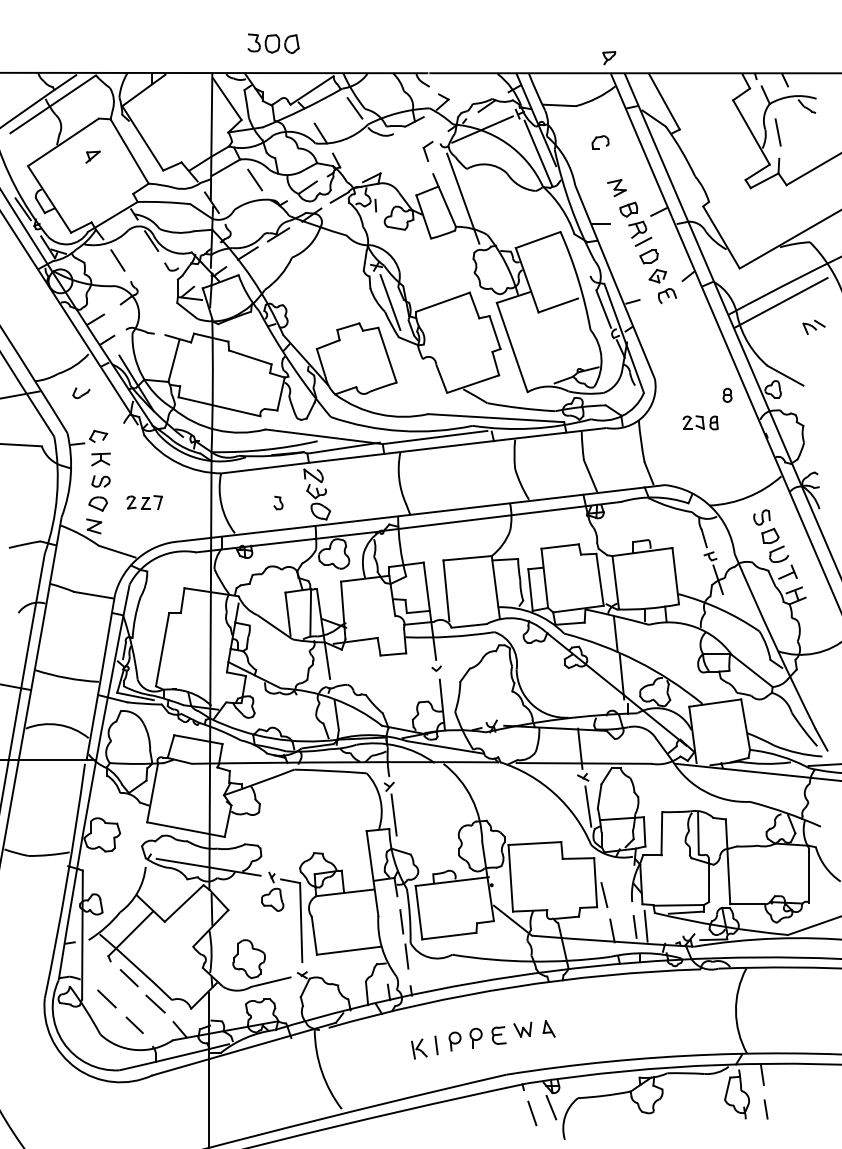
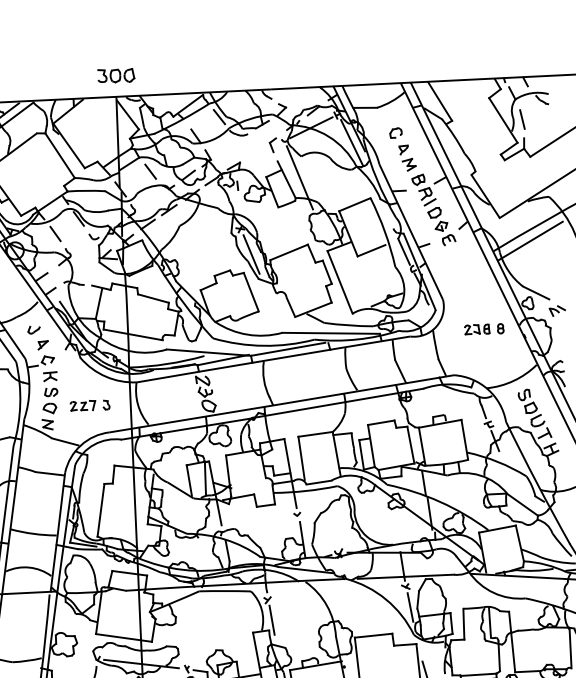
part: (273, 43) -> (116, 75), moved
part: (609, 58) -> (403, 150), moved
part: (92, 156) -> (42, 344), moved
part: (813, 326) -> (557, 310), moved
part: (727, 394) -> (500, 328), moved
part: (278, 502) -> (106, 404), moved

